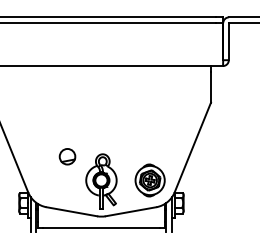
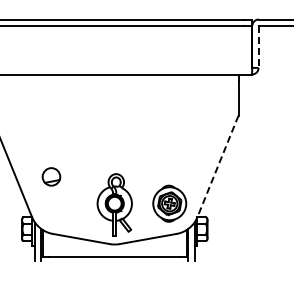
line: (228, 42) -> (258, 47), solid -> dashed
line: (192, 147) -> (217, 166), solid -> dashed
part: (67, 156) -> (51, 176), moved

